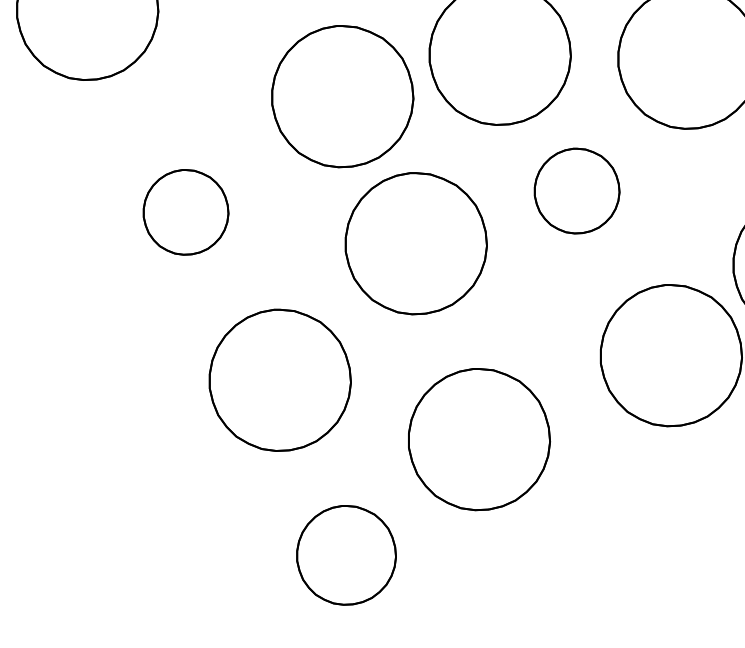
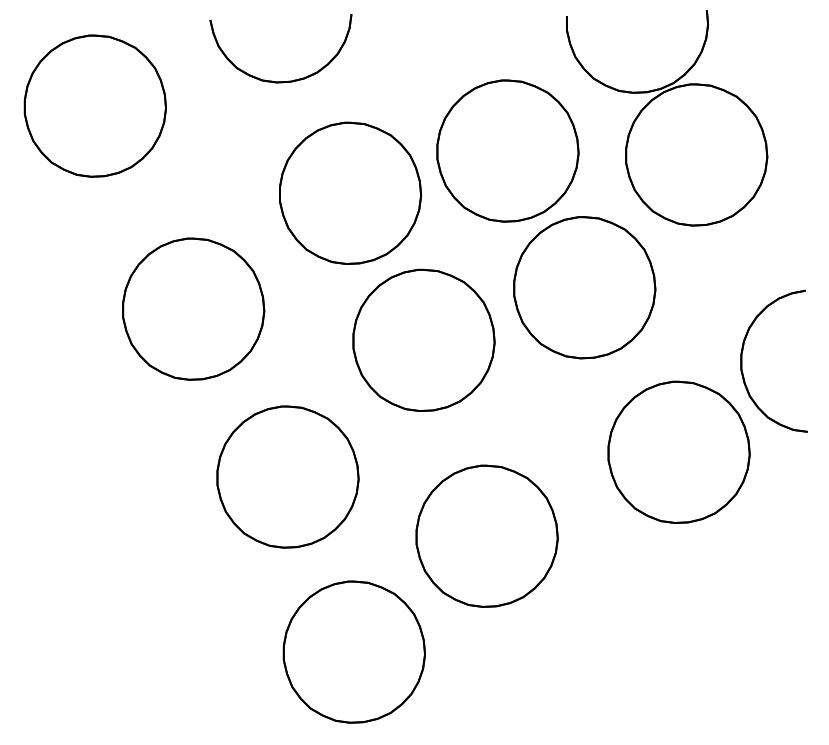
part: (576, 190) -> (584, 287), size x1.67
part: (185, 211) -> (193, 308), size x1.67
part: (345, 554) -> (353, 651), size x1.43

